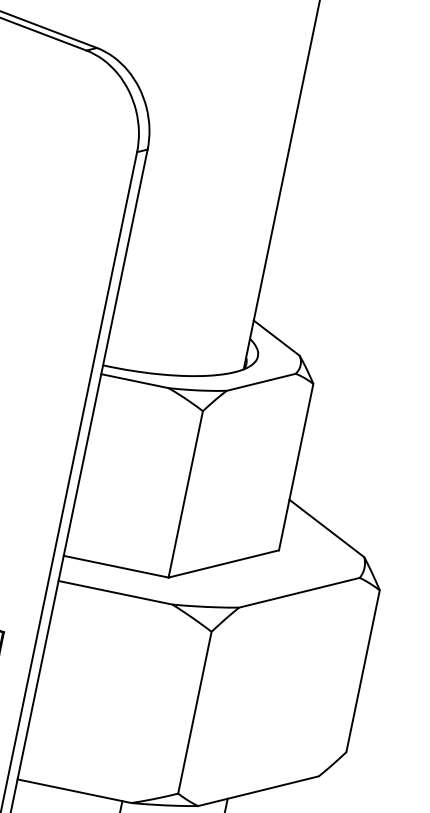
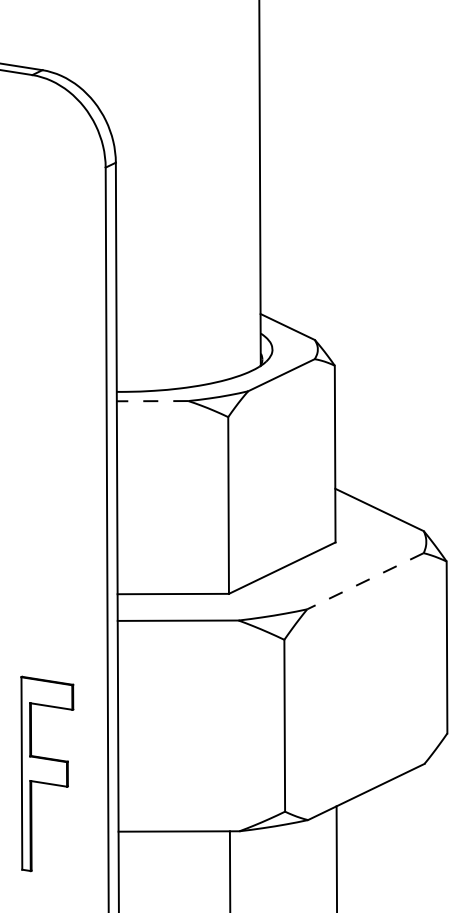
line: (134, 381) -> (152, 401), solid -> dashed
line: (299, 593) -> (365, 581), solid -> dashed

